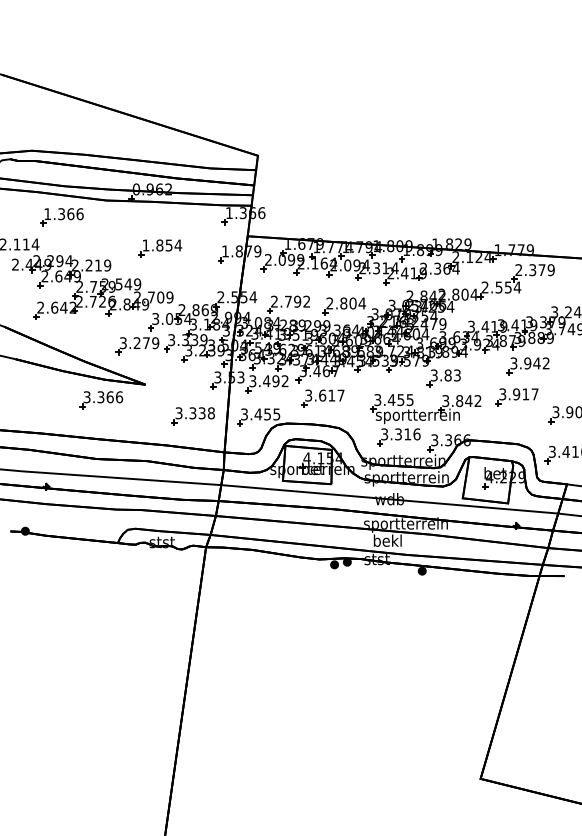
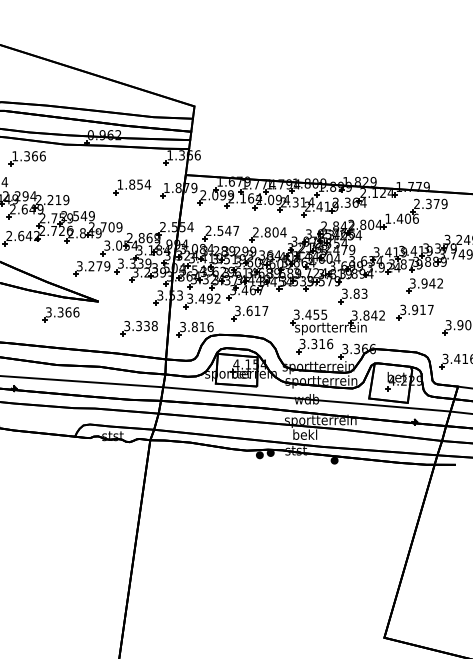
part: (160, 248) -> (132, 187), moved
text: (501, 287) -> (402, 218), 2.554 -> 1.406
text: (297, 301) -> (228, 230), 2.792 -> 2.547
text: (267, 414) -> (202, 327), 3.455 -> 3.816

